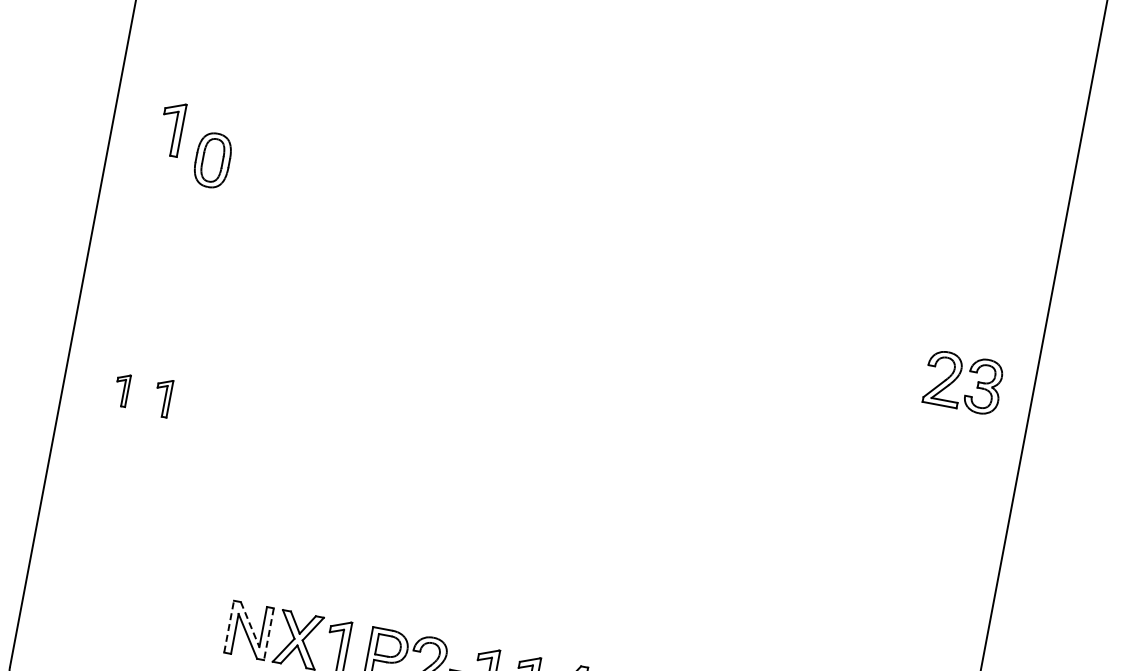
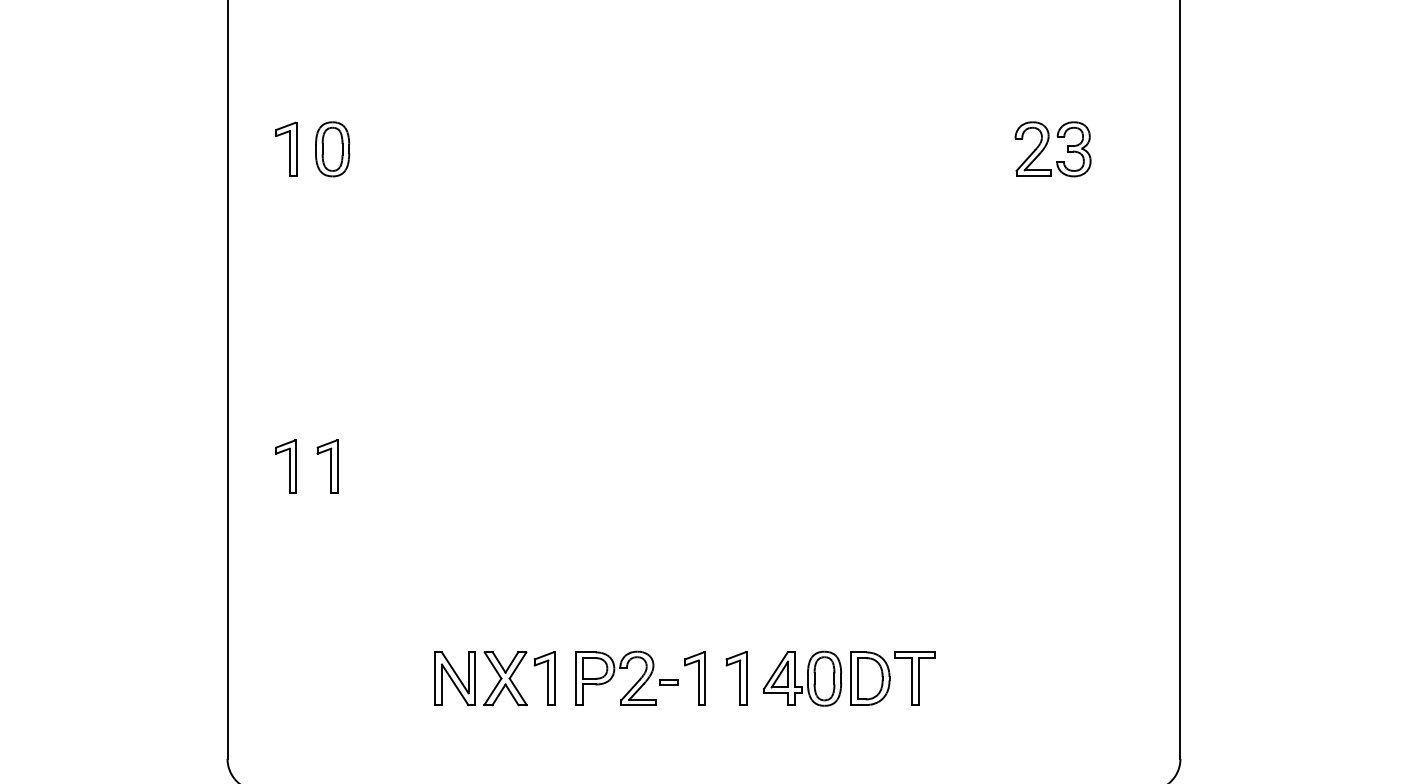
part: (171, 128) -> (286, 148), moved
part: (212, 160) -> (332, 149), moved
part: (957, 378) -> (1046, 146), moved
part: (121, 389) -> (285, 466), size x1.67
part: (162, 397) -> (327, 466), size x1.43
line: (250, 625) -> (455, 673), dashed -> solid
line: (229, 626) -> (435, 678), dashed -> solid
line: (268, 634) -> (475, 679), dashed -> solid

